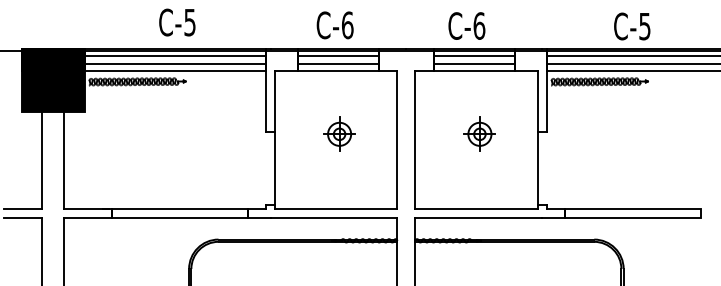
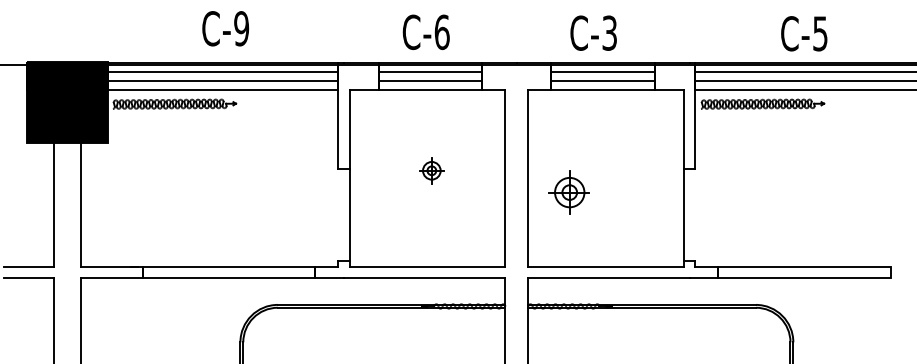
text: (189, 22) -> (240, 28), C-5 -> C-9
text: (479, 25) -> (609, 32), C-6 -> C-3
part: (339, 133) -> (431, 169), size x0.6
part: (479, 133) -> (569, 191), moved

